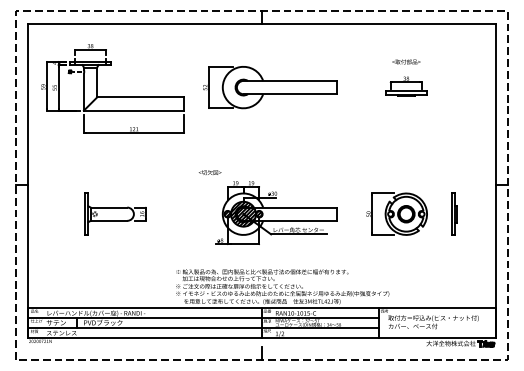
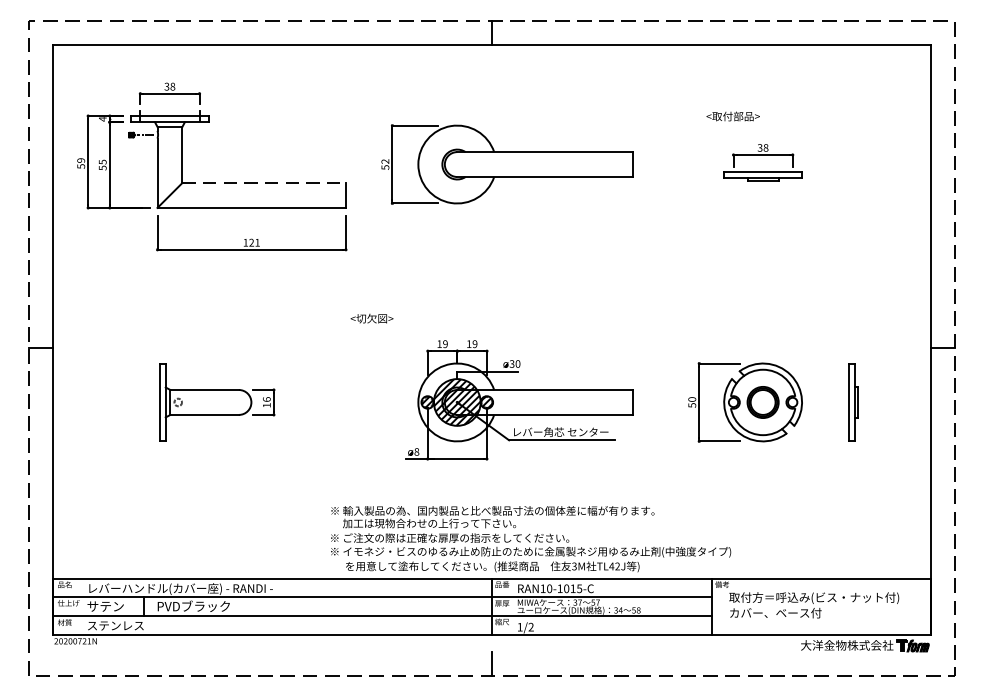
text: (406, 61) -> (733, 115), moved
line: (140, 97) -> (263, 183), solid -> dashed
text: (209, 172) -> (370, 318), moved

